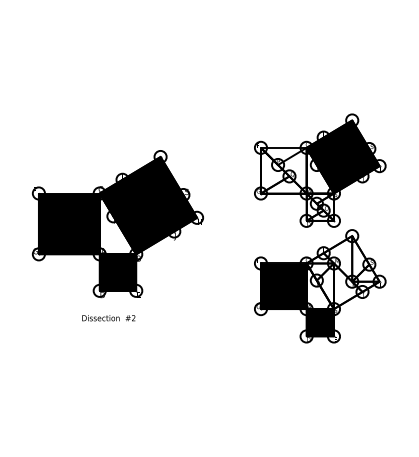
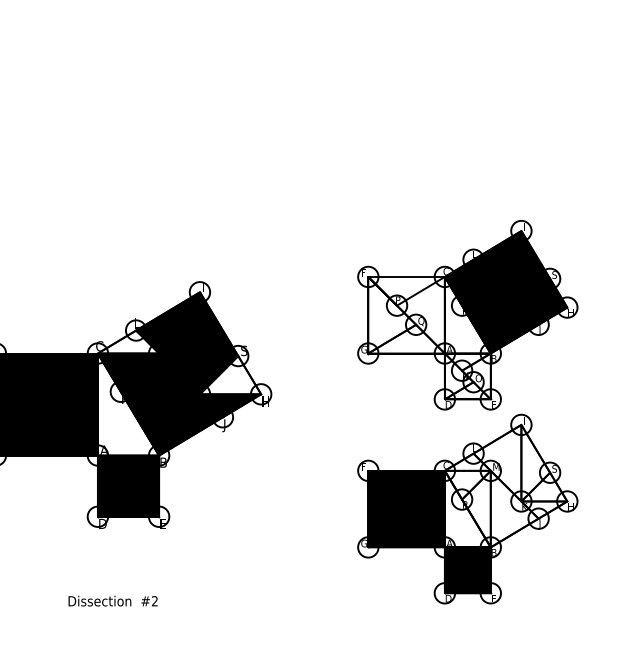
fill: (117, 186) -> (127, 341), removed
fill: (178, 206) -> (230, 375), removed
text: (108, 318) -> (112, 601), moved

